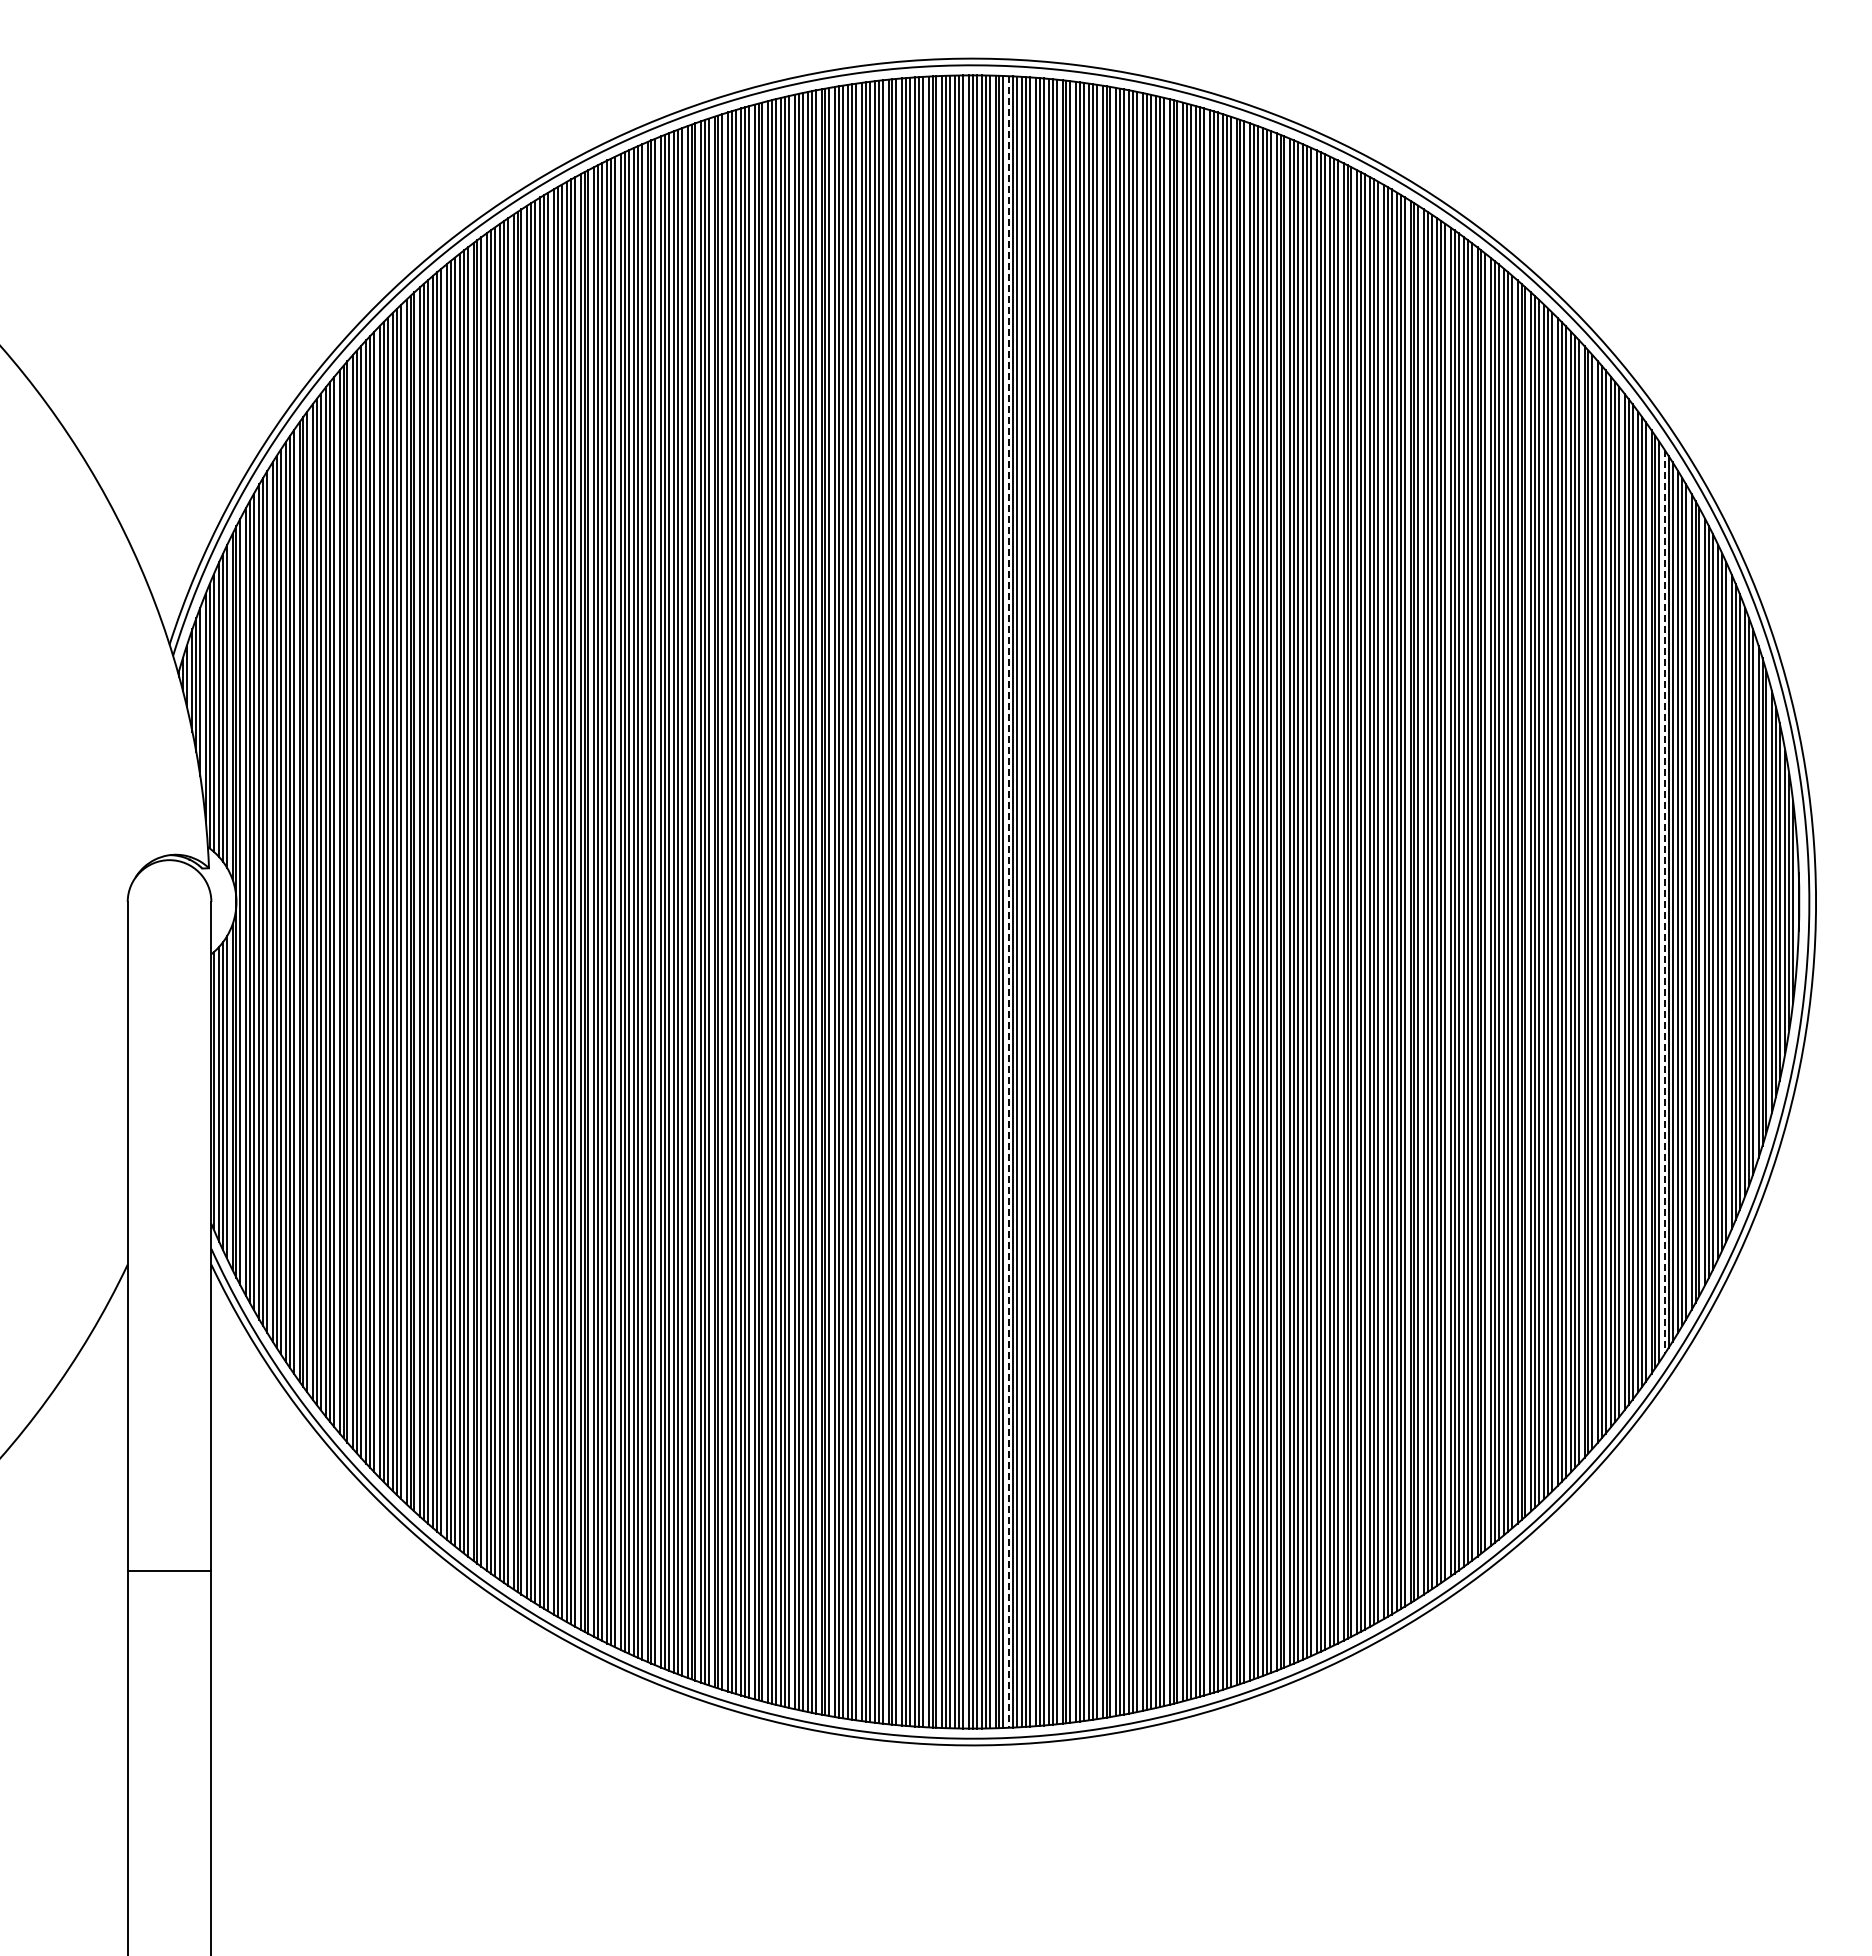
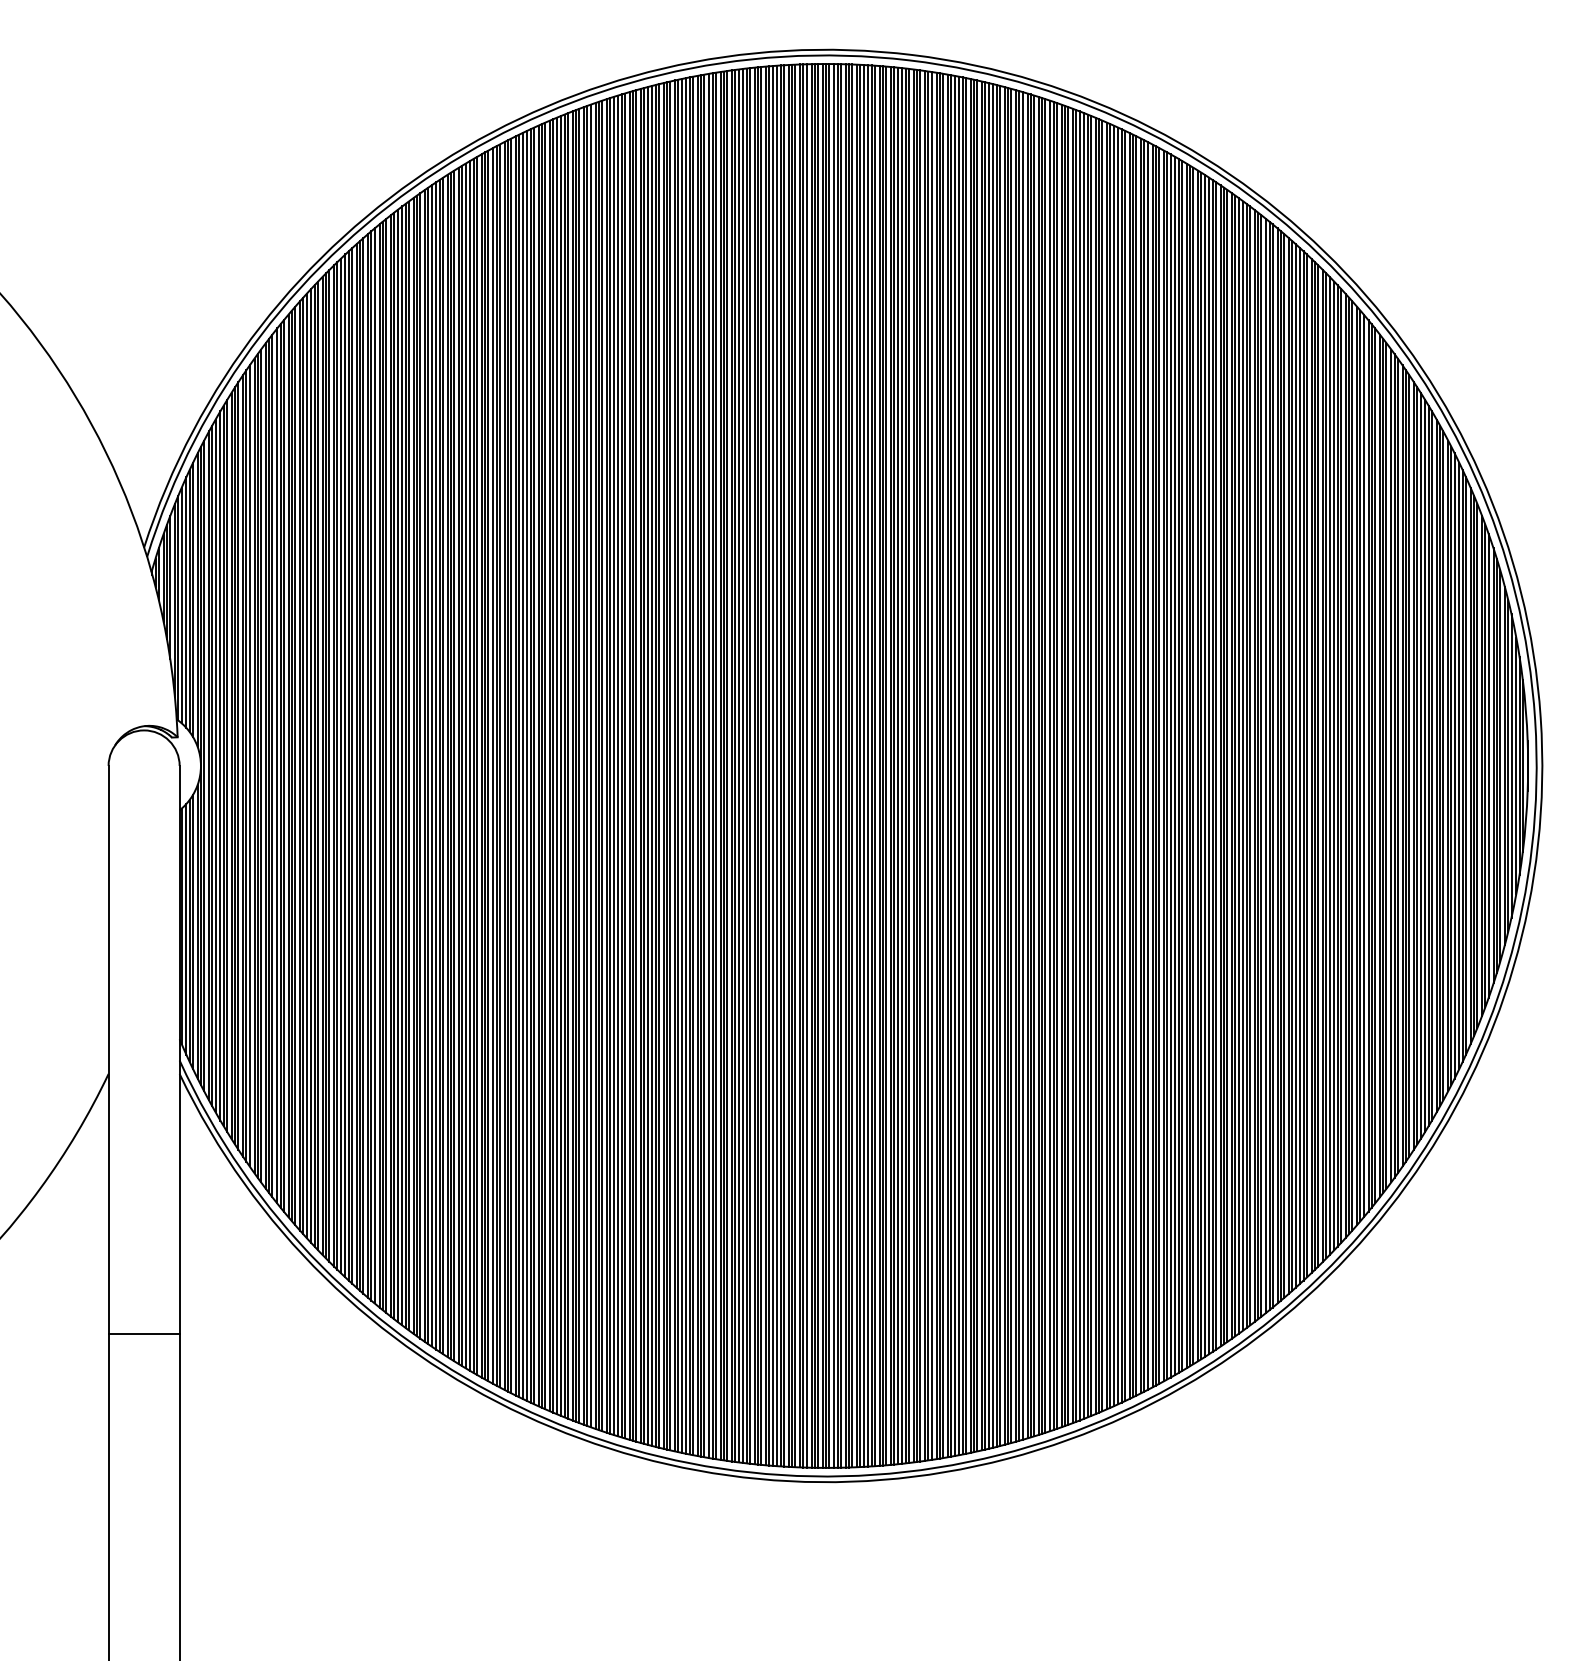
line: (1008, 902) -> (856, 766), dashed -> solid
line: (1664, 902) -> (1413, 766), dashed -> solid

